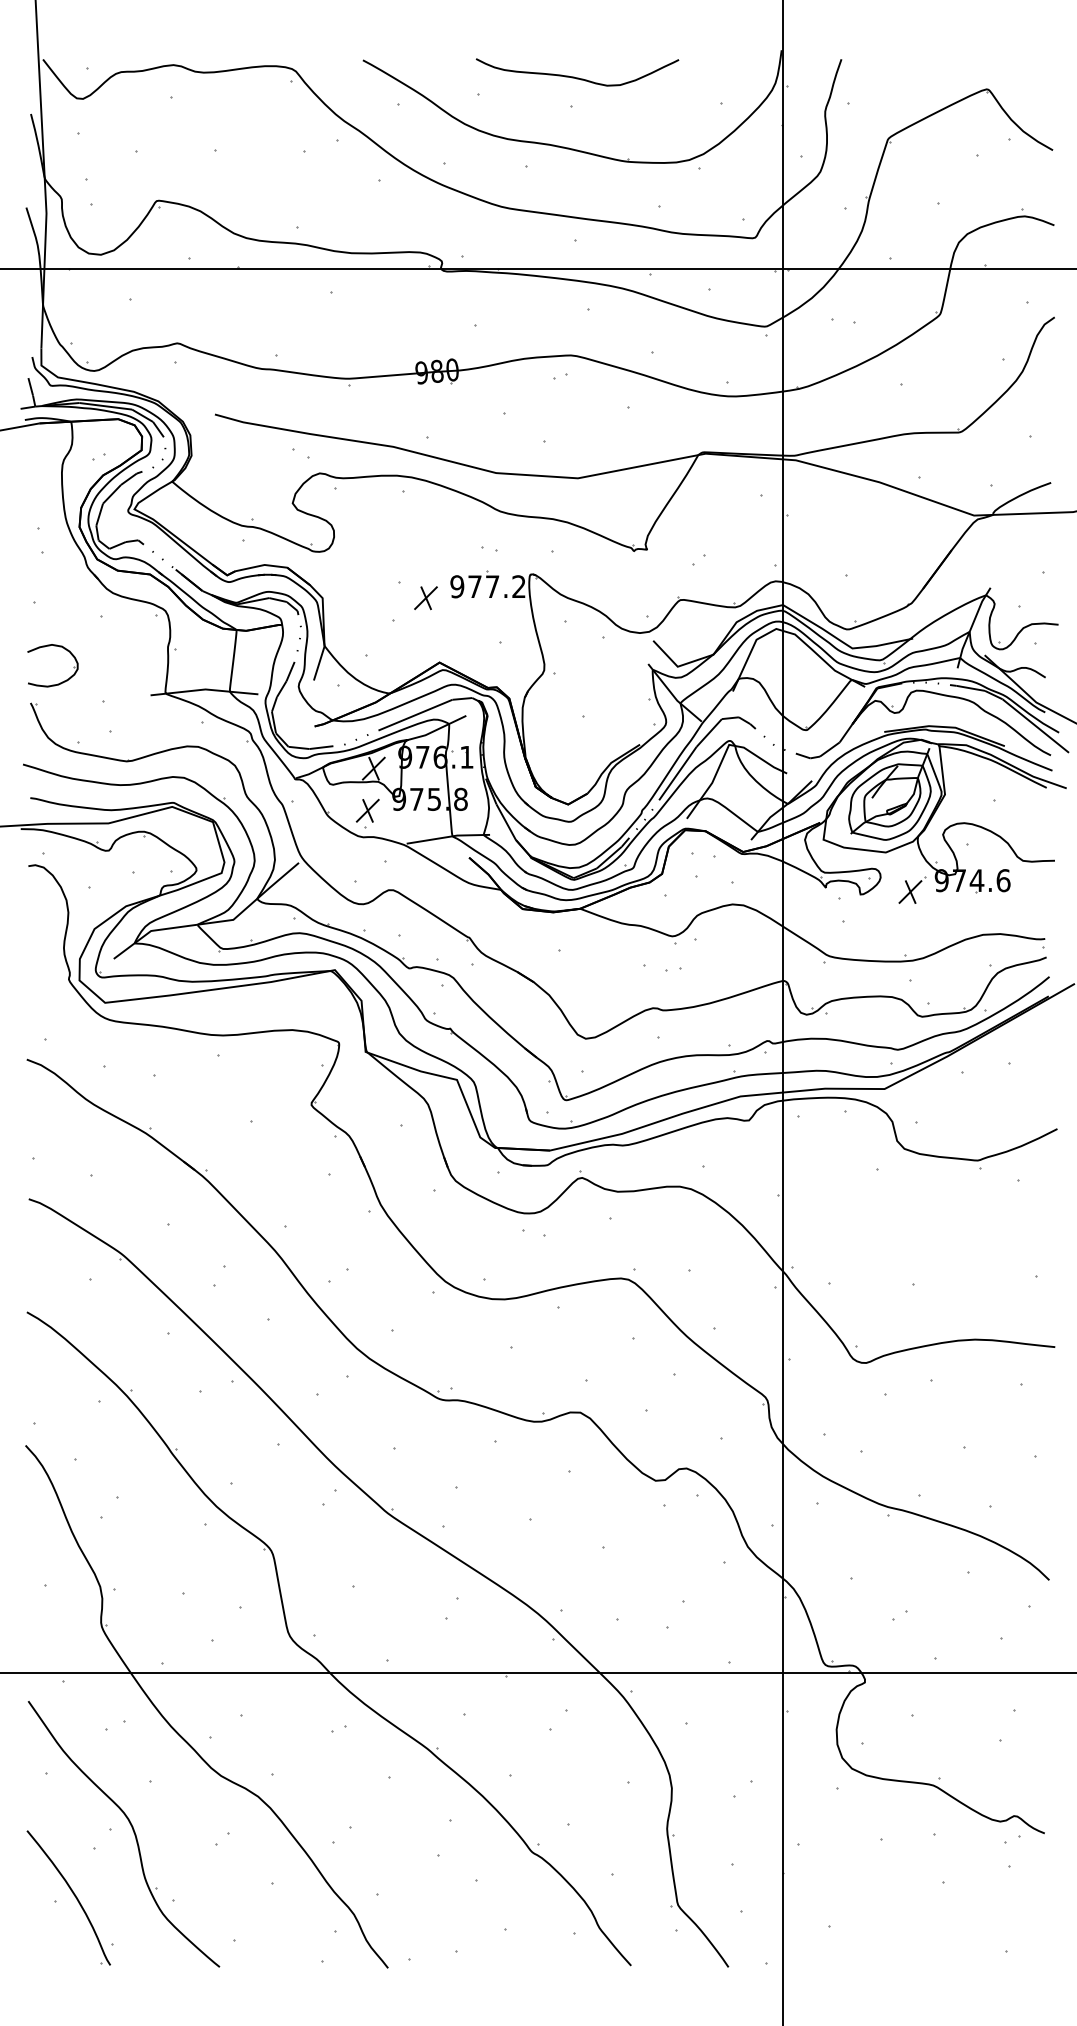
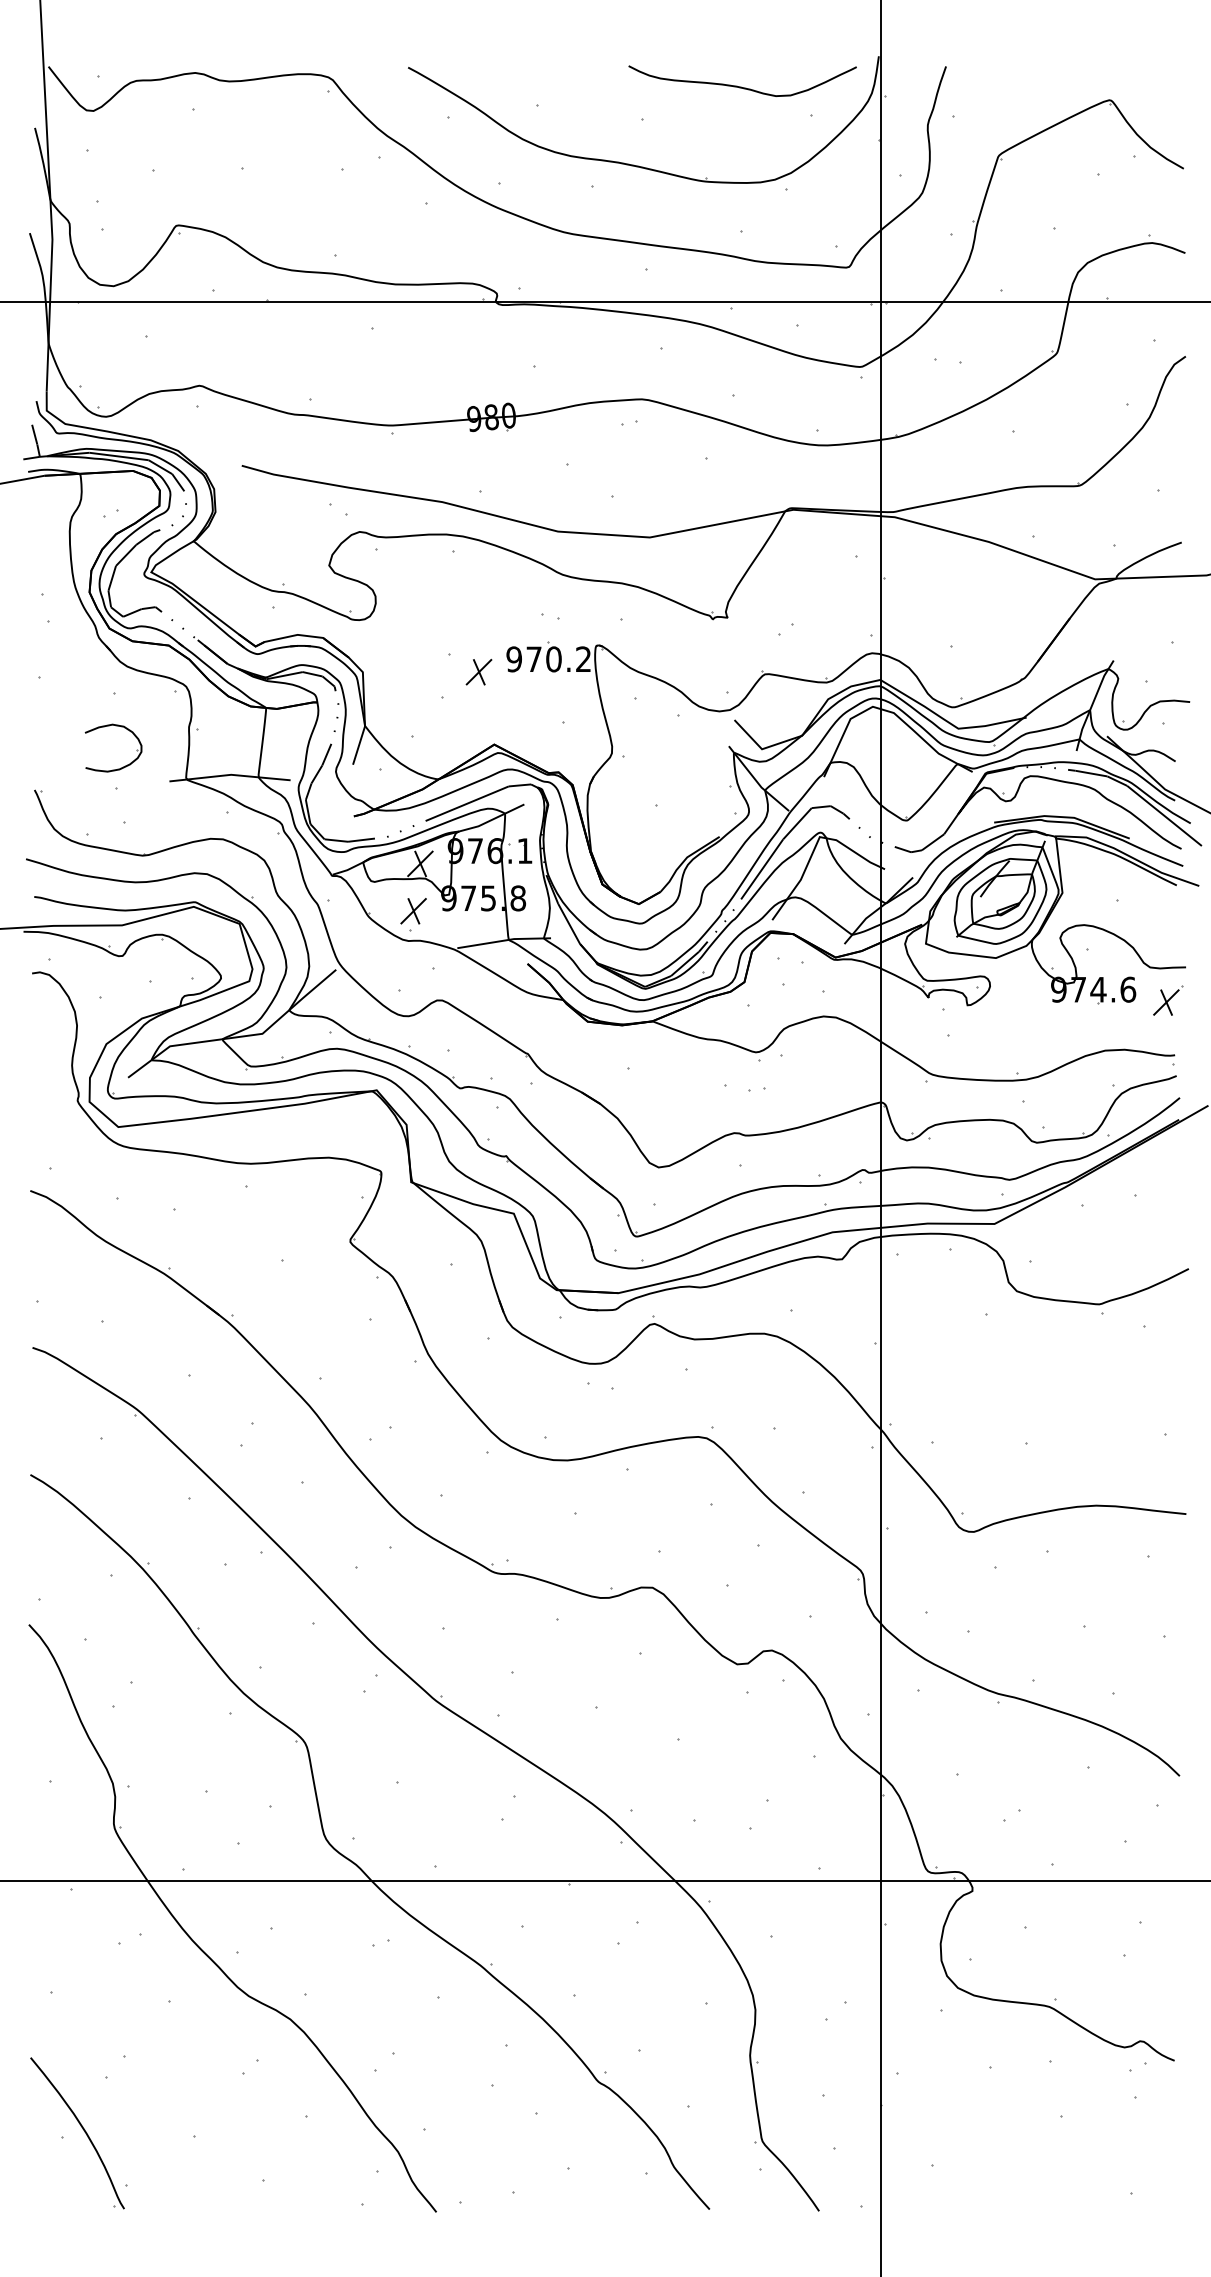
curve: (574, 76) -> (739, 85), moved
text: (492, 586) -> (553, 659), 977.2 -> 970.2
part: (57, 683) -> (118, 768), moved
part: (912, 889) -> (1168, 999), moved
part: (132, 1830) -> (149, 2057), removed

